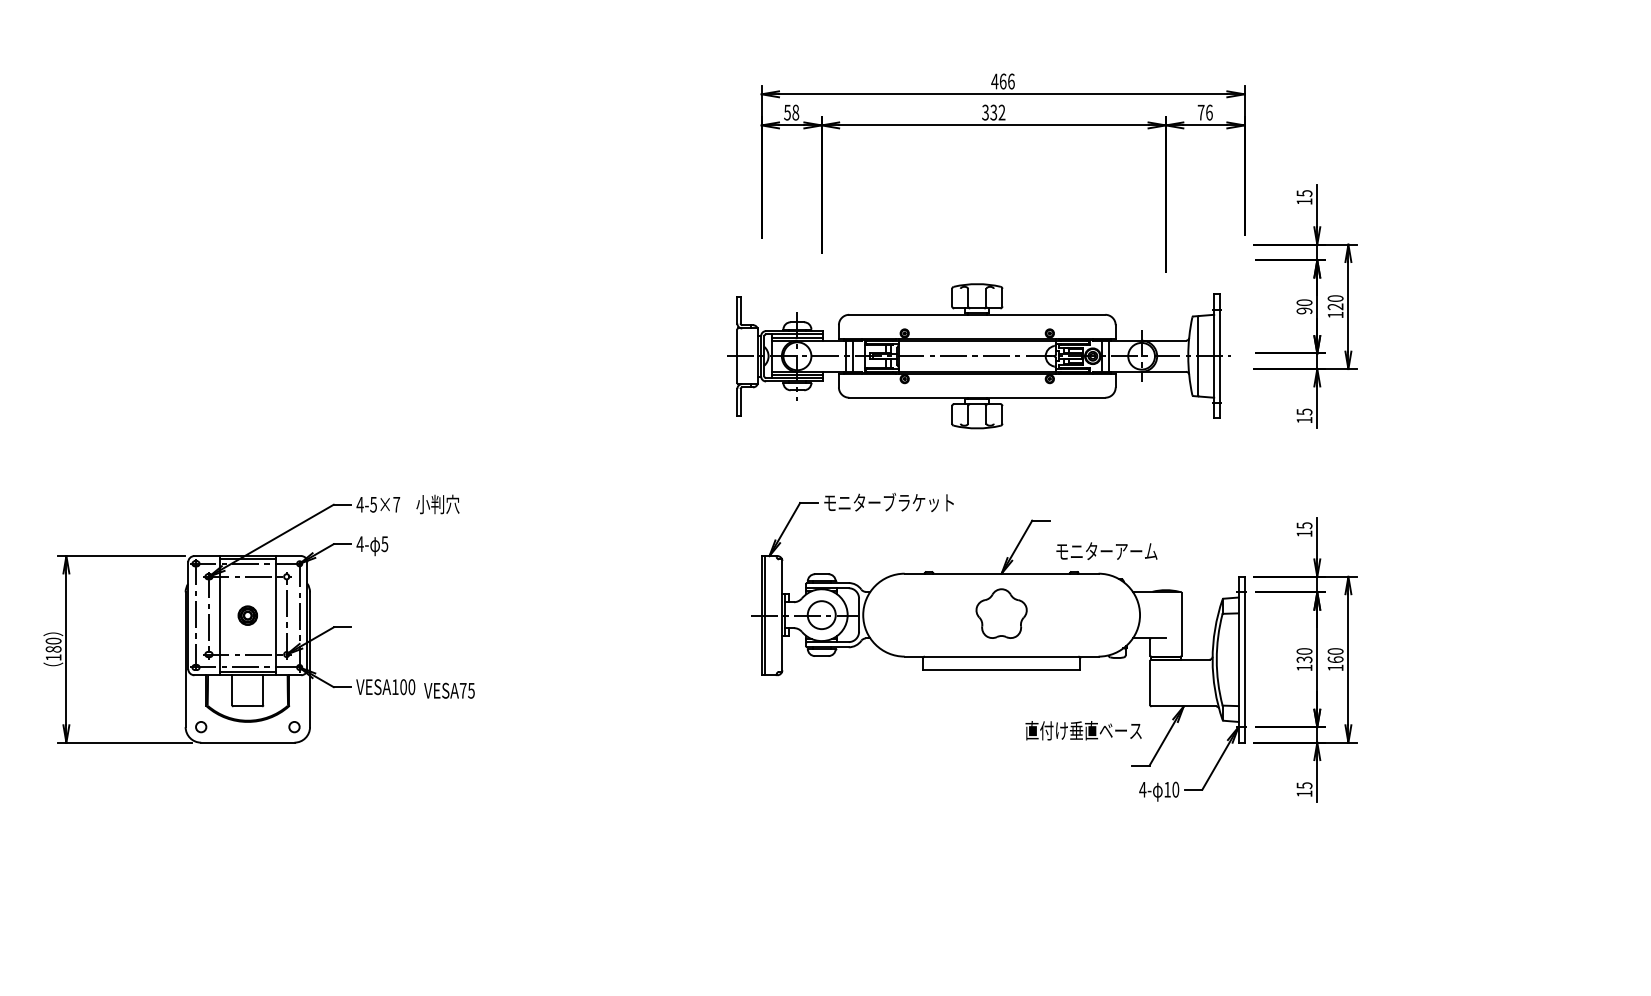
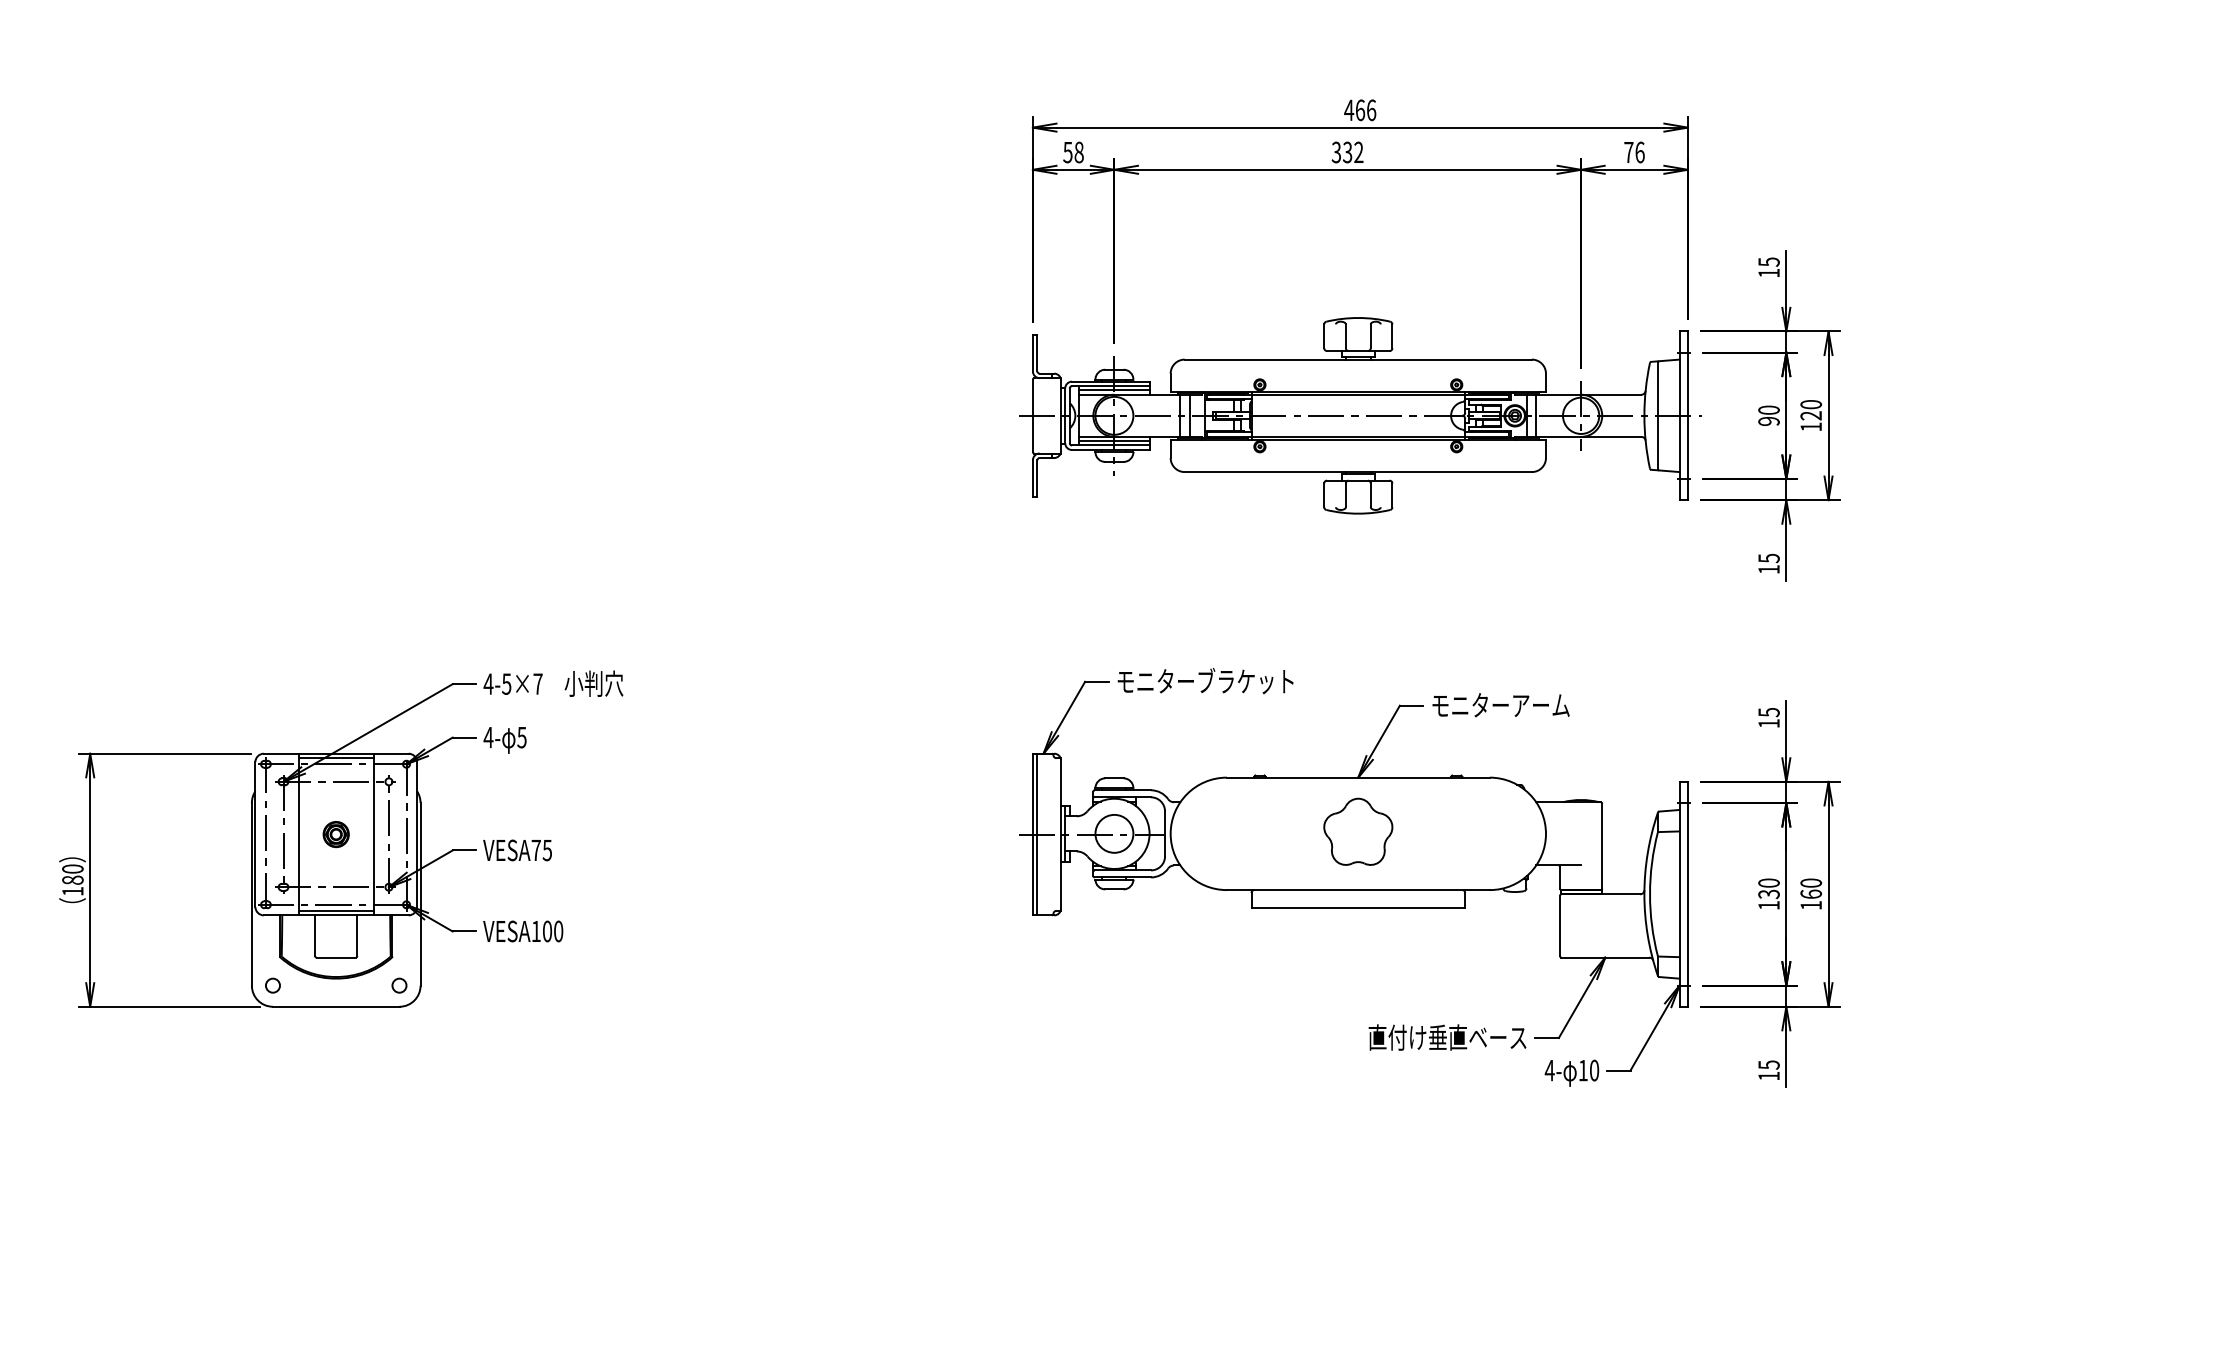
part: (978, 356) -> (1360, 415), moved
text: (1106, 551) -> (1500, 705), moved
text: (449, 690) -> (517, 850), moved
text: (1083, 730) -> (1447, 1037), moved

